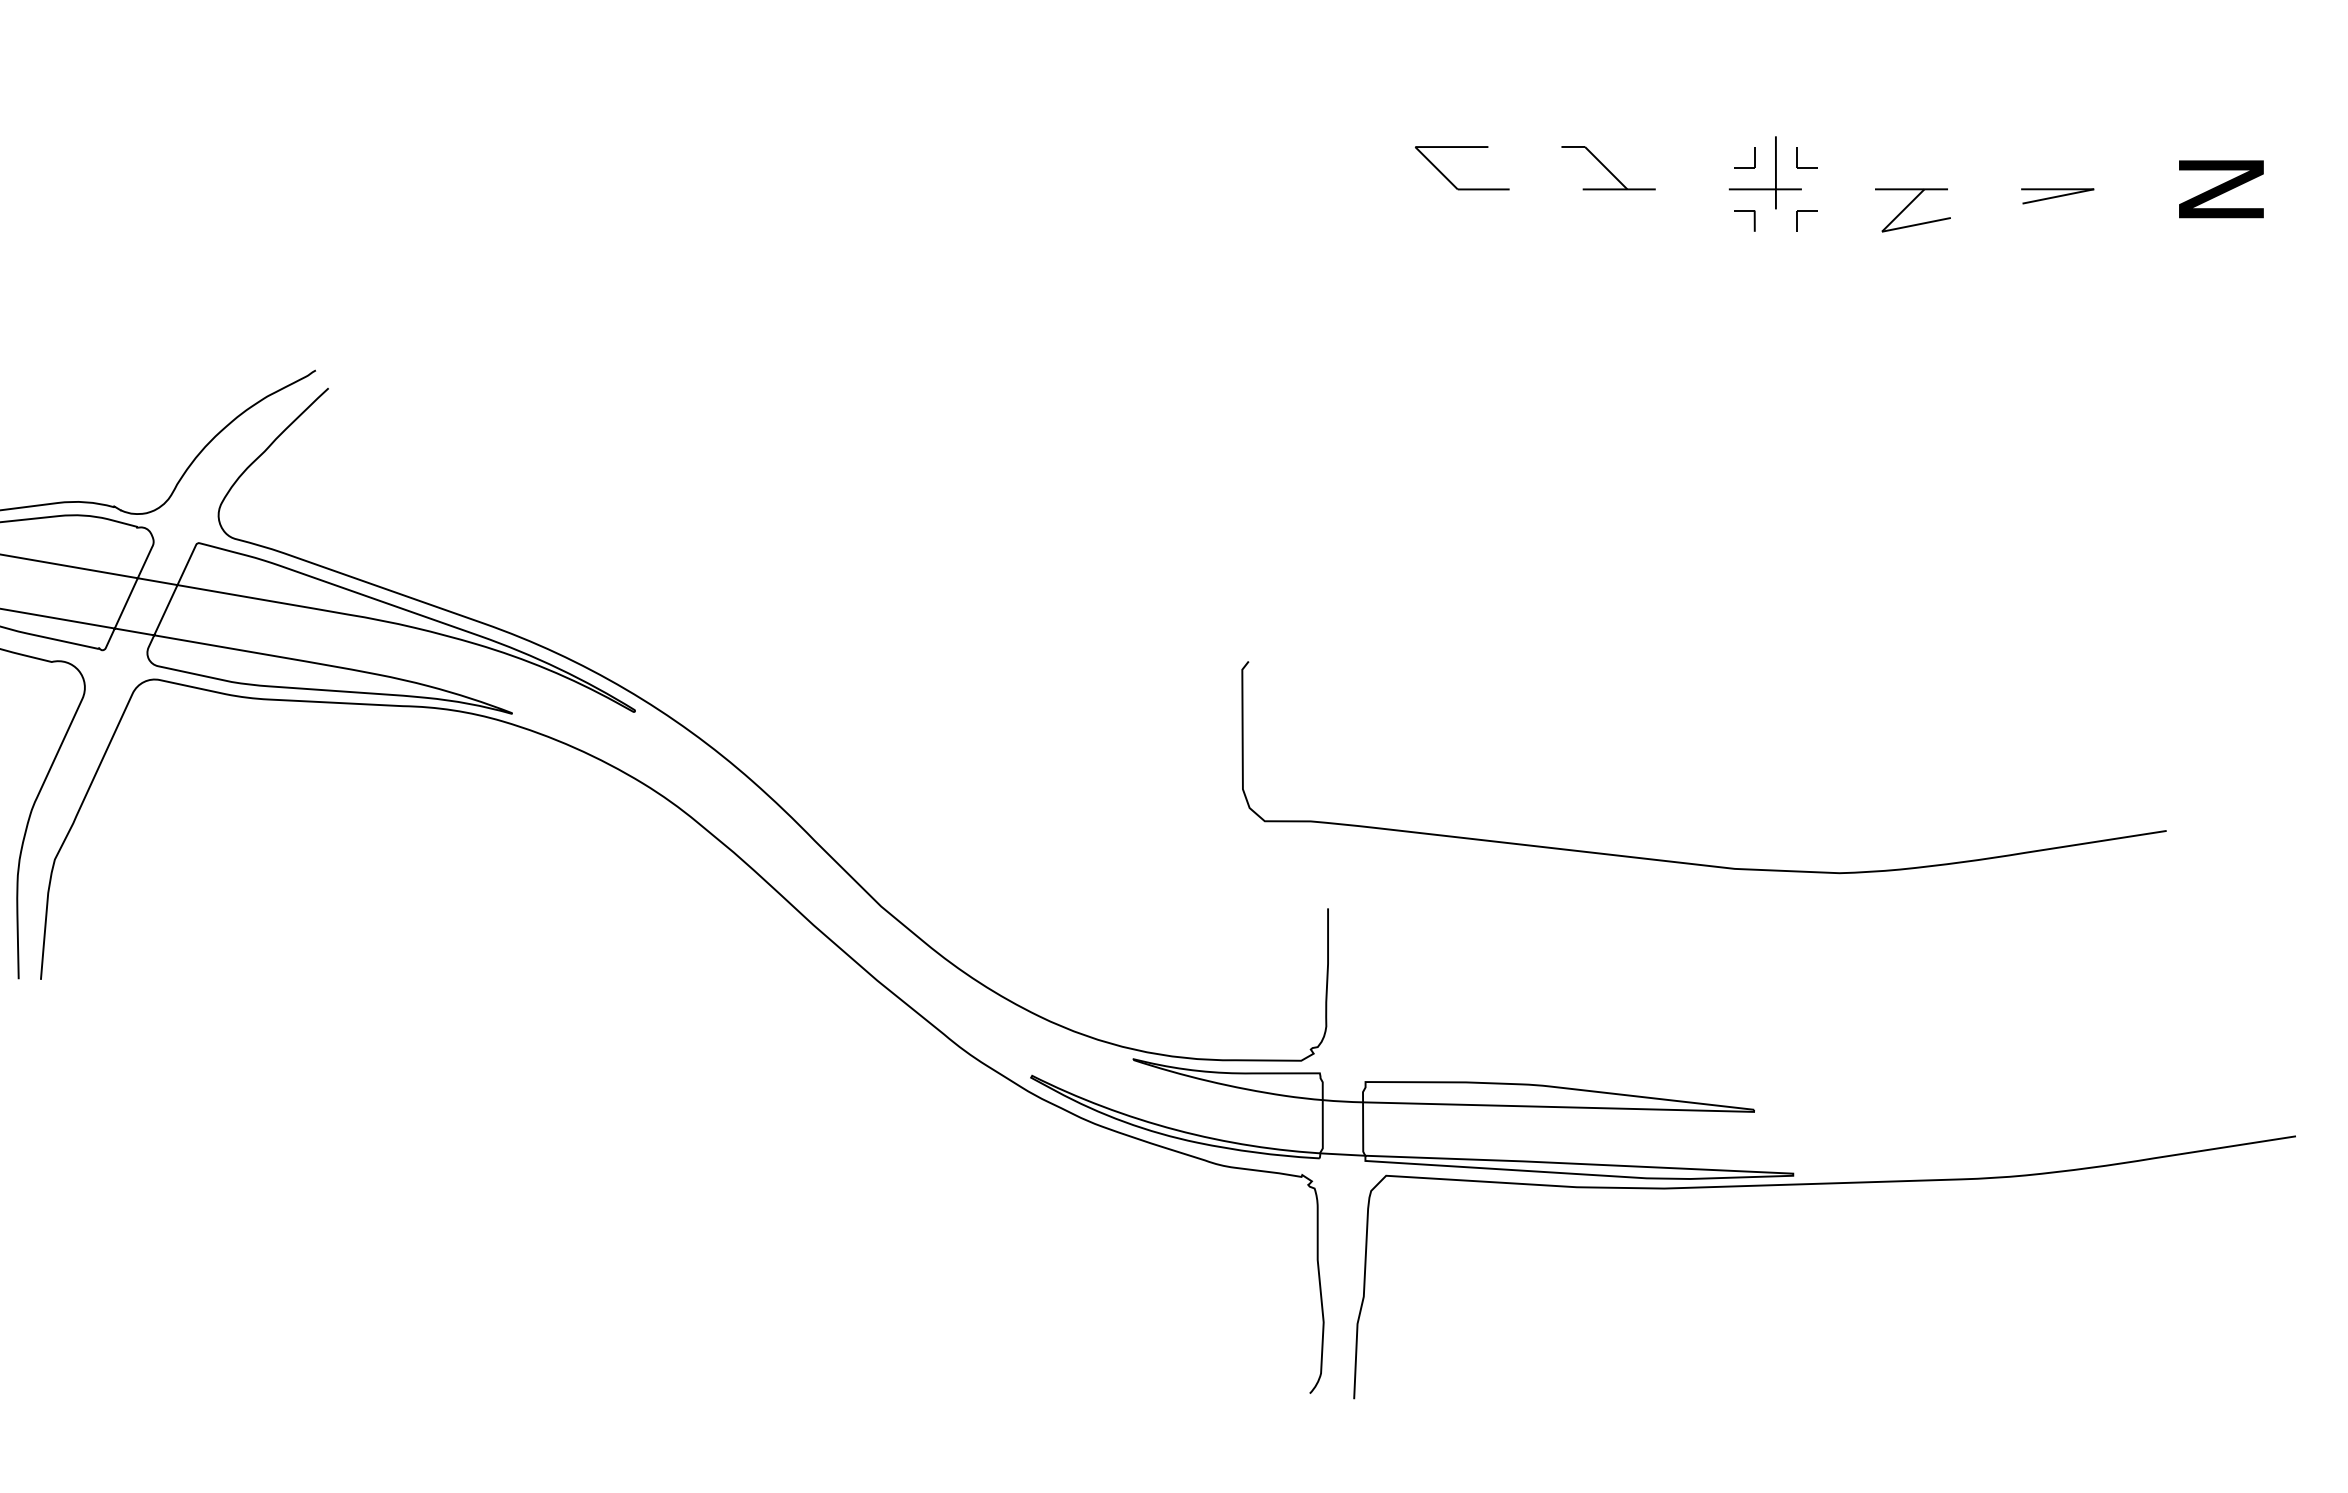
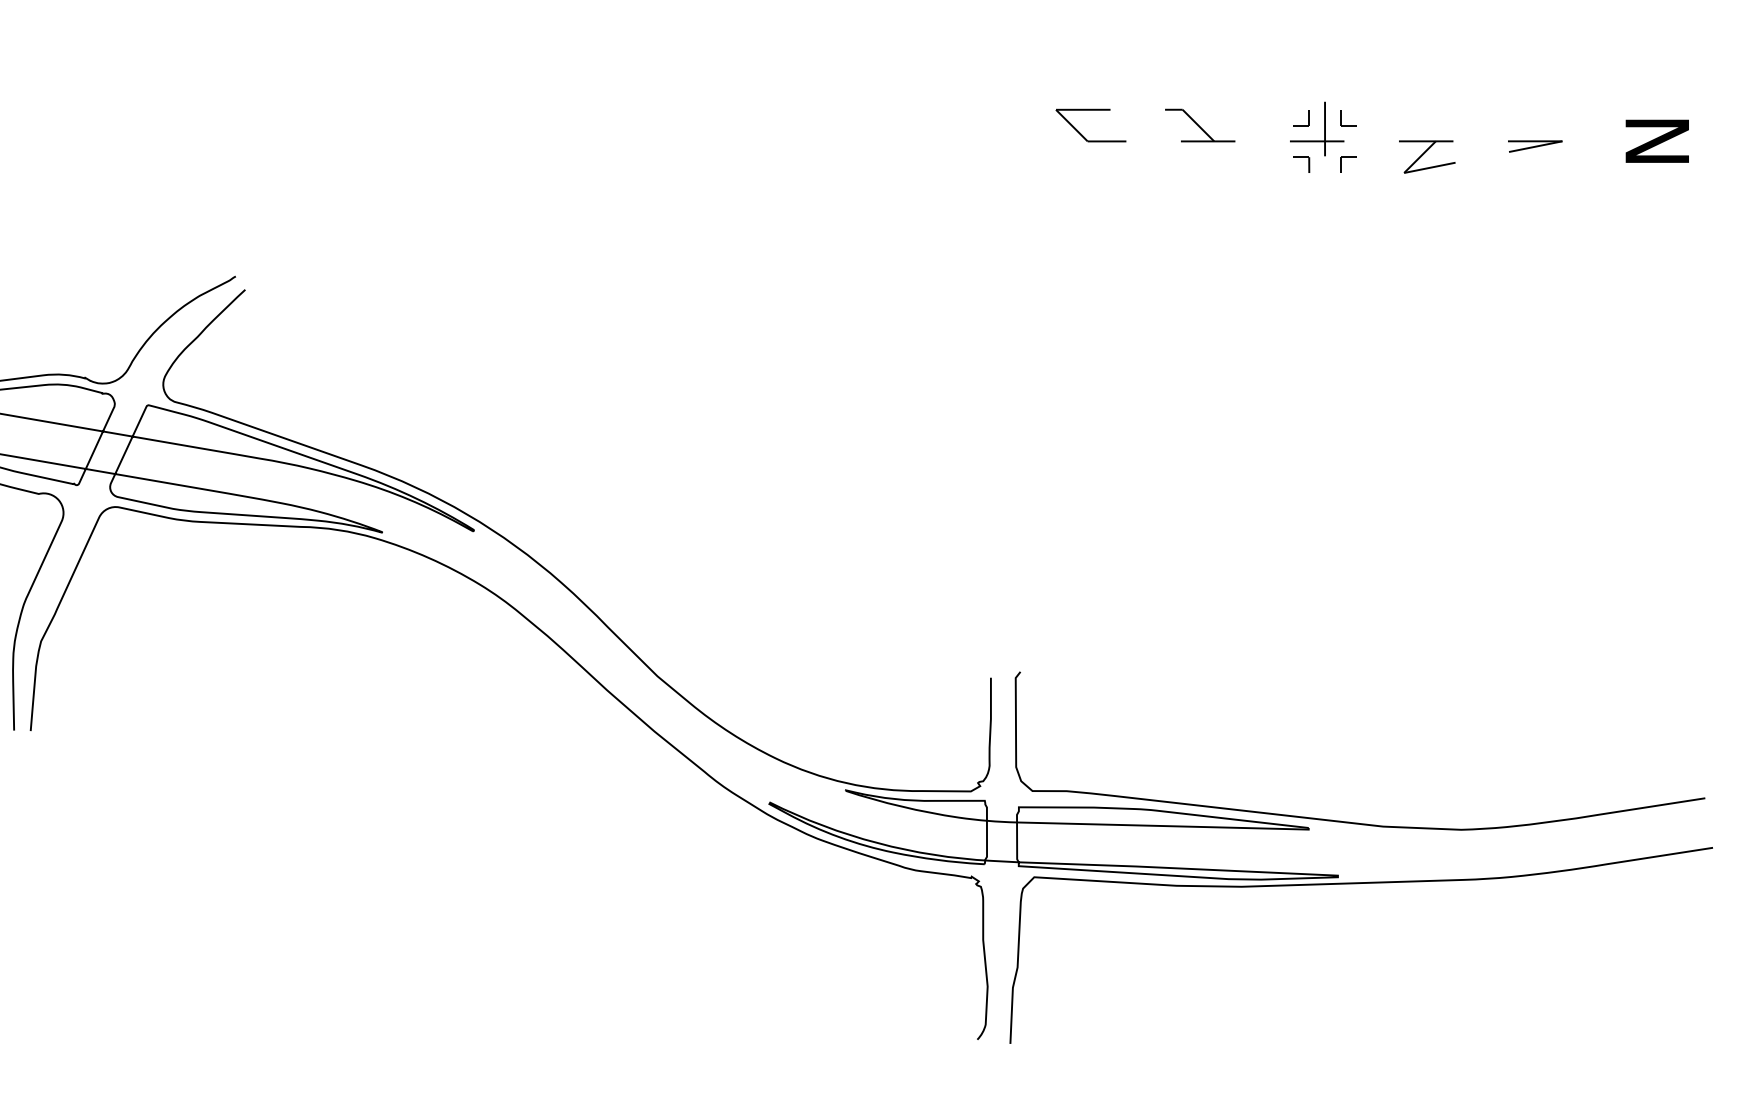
curve: (1689, 862) -> (1349, 821), moved

